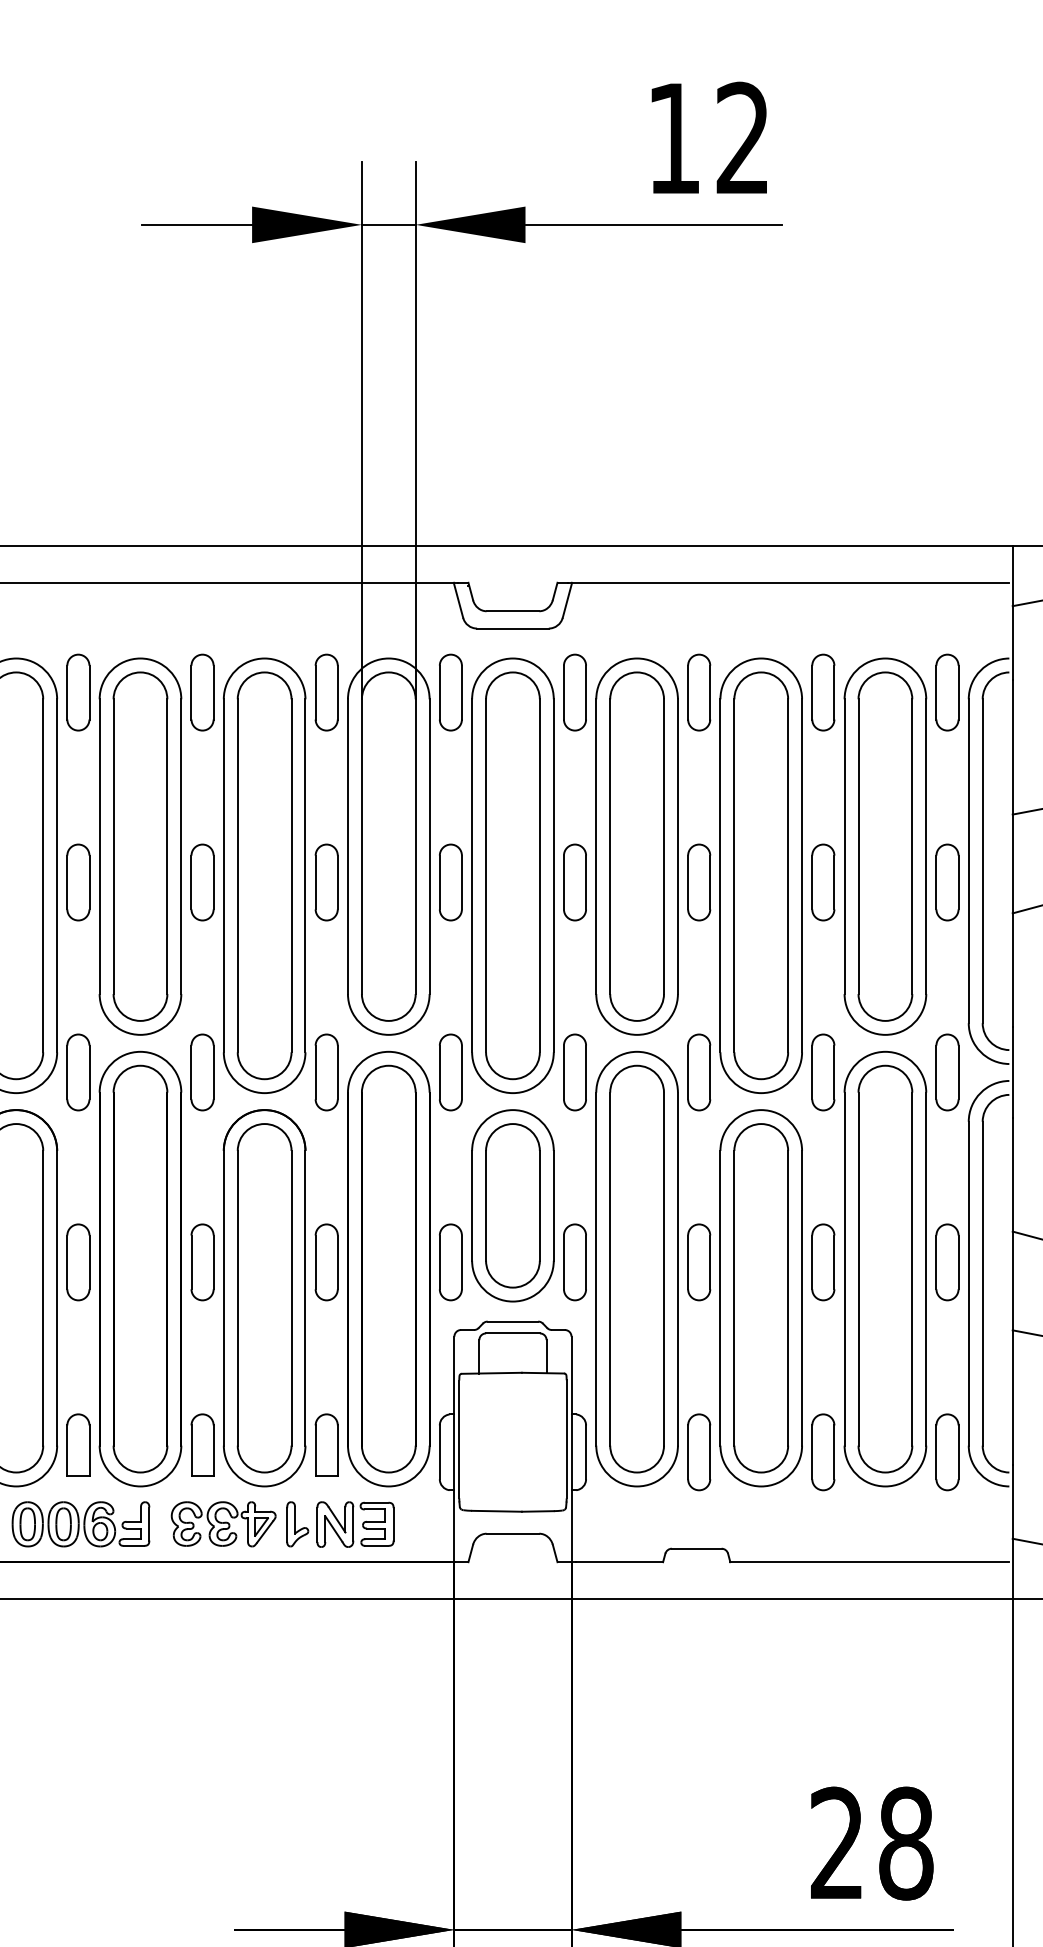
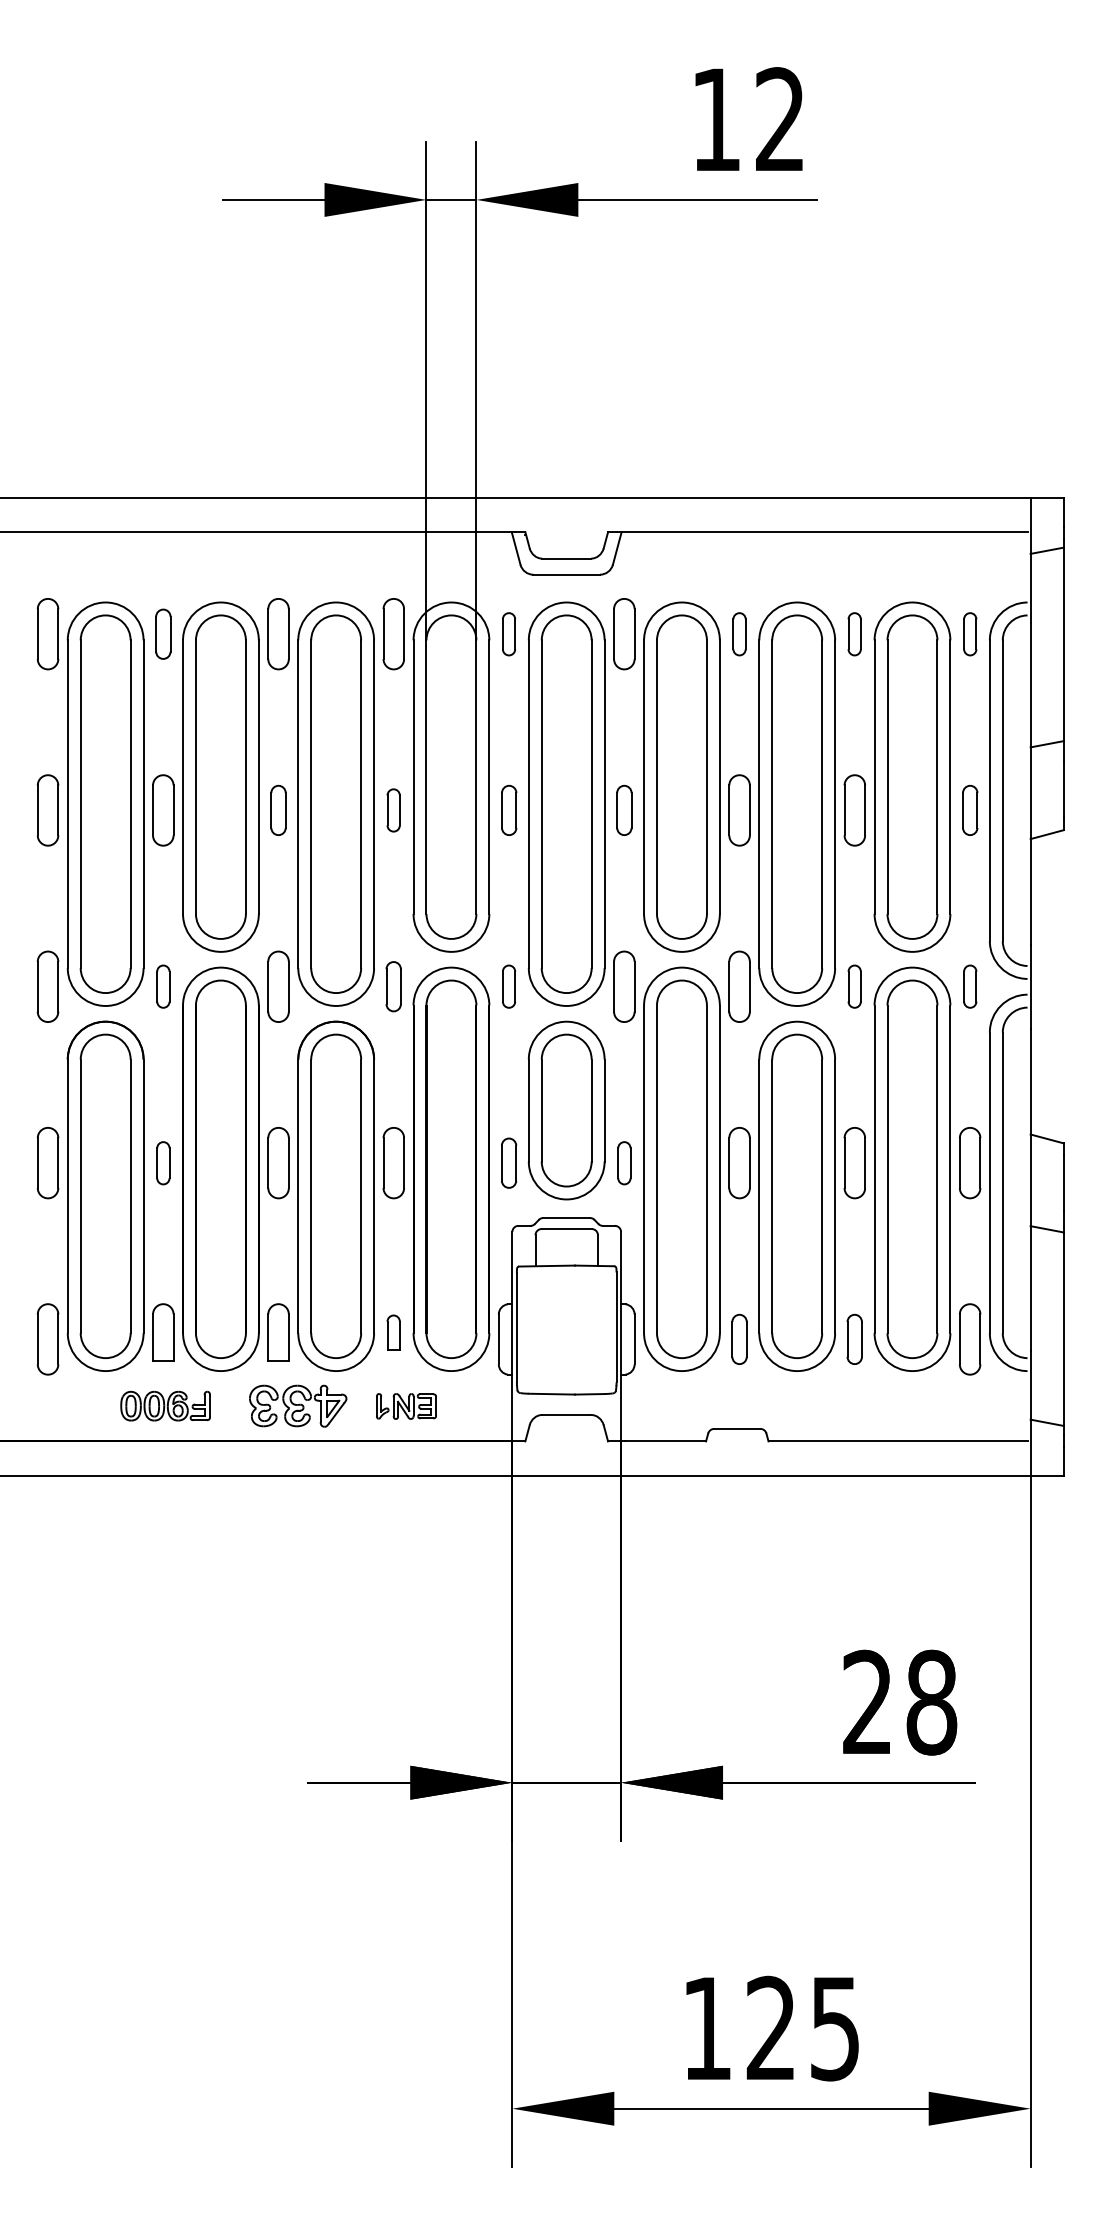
part: (78, 692) -> (163, 634), size x0.7
part: (450, 692) -> (508, 634), size x0.6
part: (699, 692) -> (739, 634), size x0.6
part: (822, 692) -> (854, 634), size x0.6
part: (947, 692) -> (970, 634), size x0.6
part: (202, 882) -> (278, 810), size x0.7
part: (326, 882) -> (393, 810), size x0.6
part: (451, 882) -> (509, 810), size x0.7
part: (575, 882) -> (624, 810), size x0.7
part: (947, 882) -> (970, 810), size x0.7
part: (78, 1072) -> (163, 986), size x0.6
part: (326, 1072) -> (393, 986), size x0.7
part: (450, 1072) -> (508, 986), size x0.6
part: (822, 1072) -> (854, 986), size x0.6
part: (947, 1072) -> (970, 986), size x0.6
part: (78, 1262) -> (163, 1163), size x0.6
part: (450, 1262) -> (508, 1163), size x0.7
part: (575, 1262) -> (624, 1163), size x0.6
part: (326, 1444) -> (393, 1332), size x0.6
part: (699, 1452) -> (739, 1339), size x0.7
part: (822, 1452) -> (854, 1339), size x0.7
part: (80, 1523) -> (165, 1405), size x0.7
part: (340, 1524) -> (406, 1406), size x0.6

